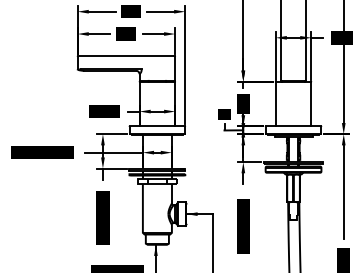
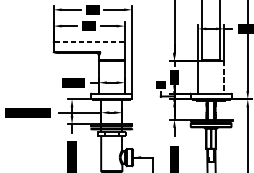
line: (125, 56) -> (88, 42), solid -> dashed
line: (311, 104) -> (224, 77), solid -> dashed

